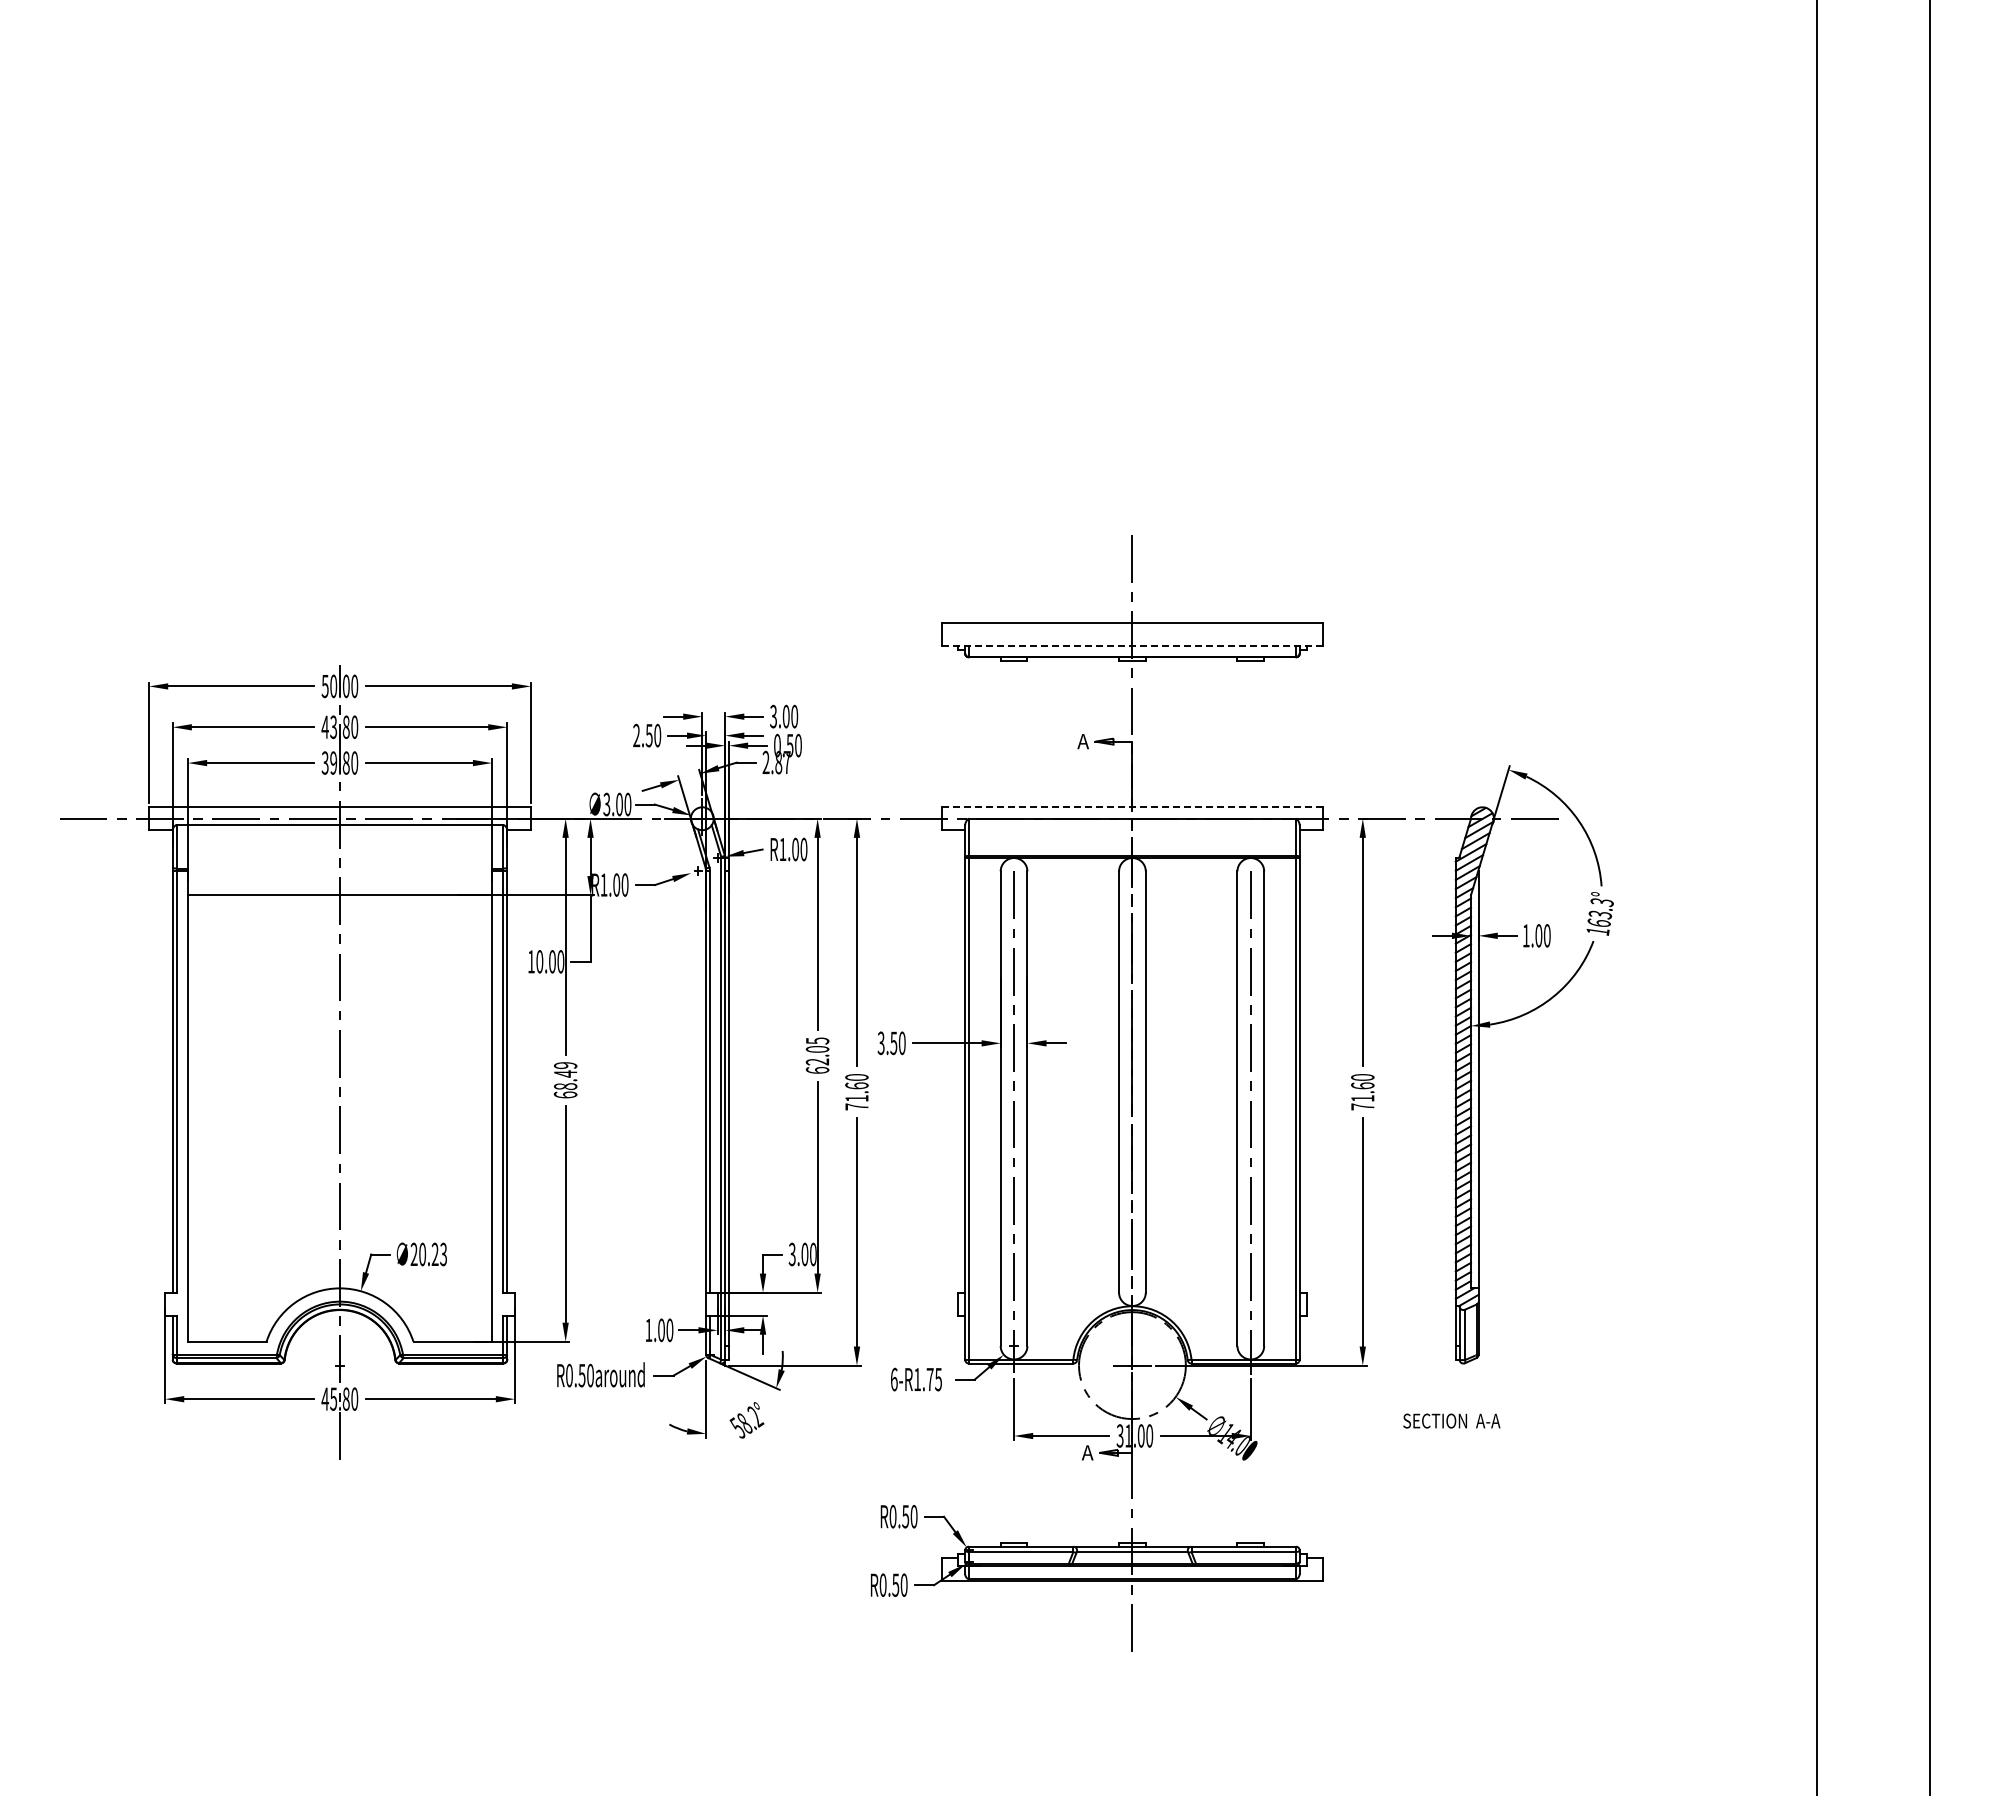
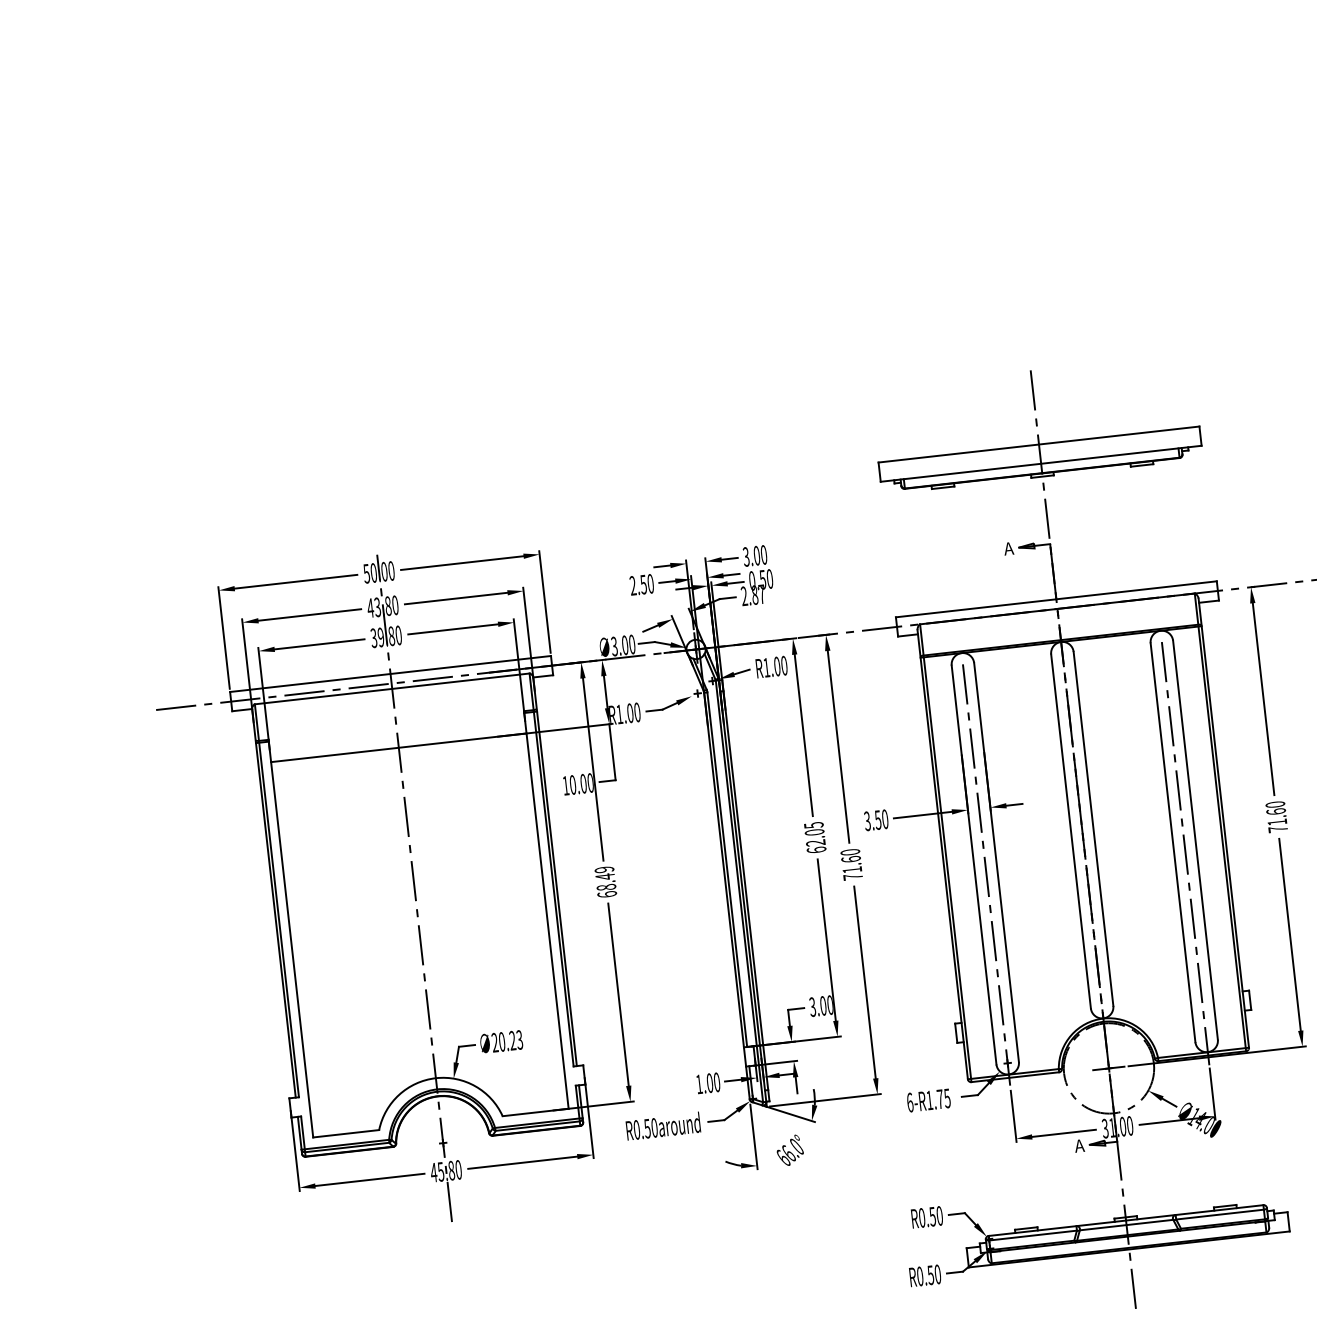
line: (1132, 646) -> (1041, 464), dashed -> solid
line: (1132, 807) -> (1056, 599), dashed -> solid
text: (746, 1422) -> (790, 1152), 58.2° -> 66.0°

